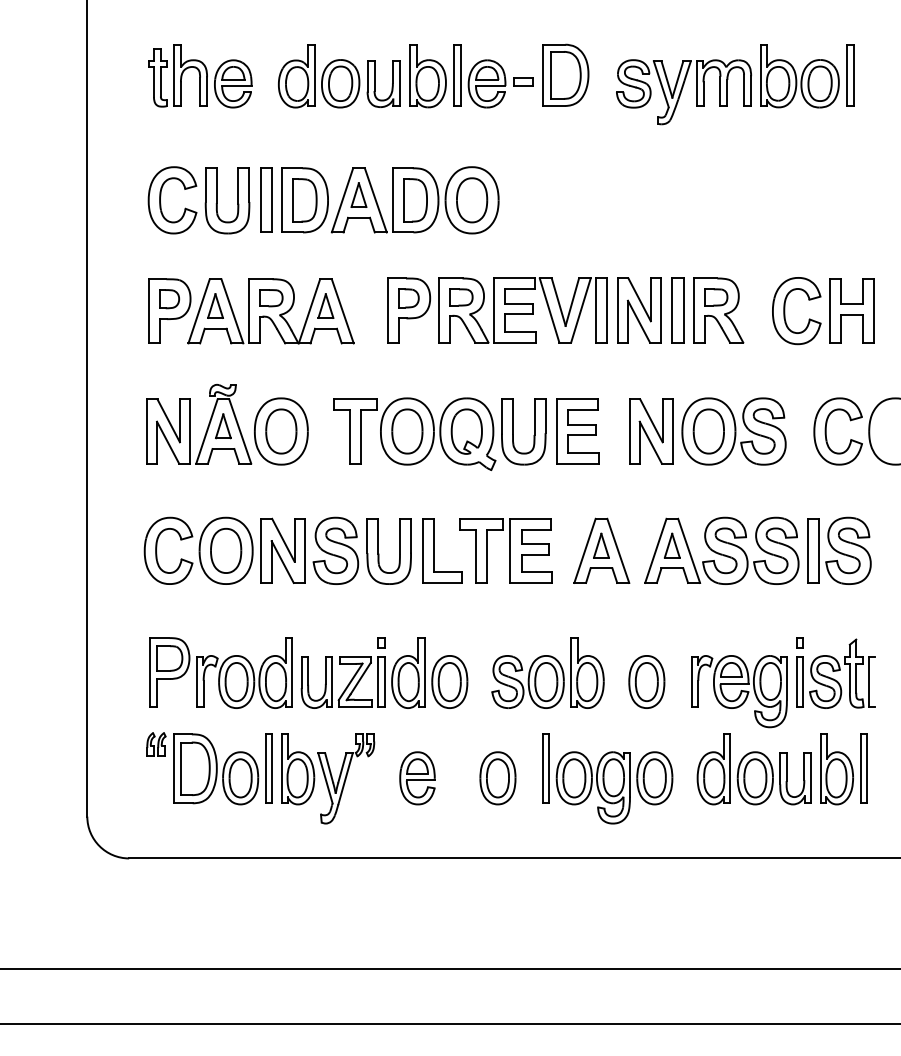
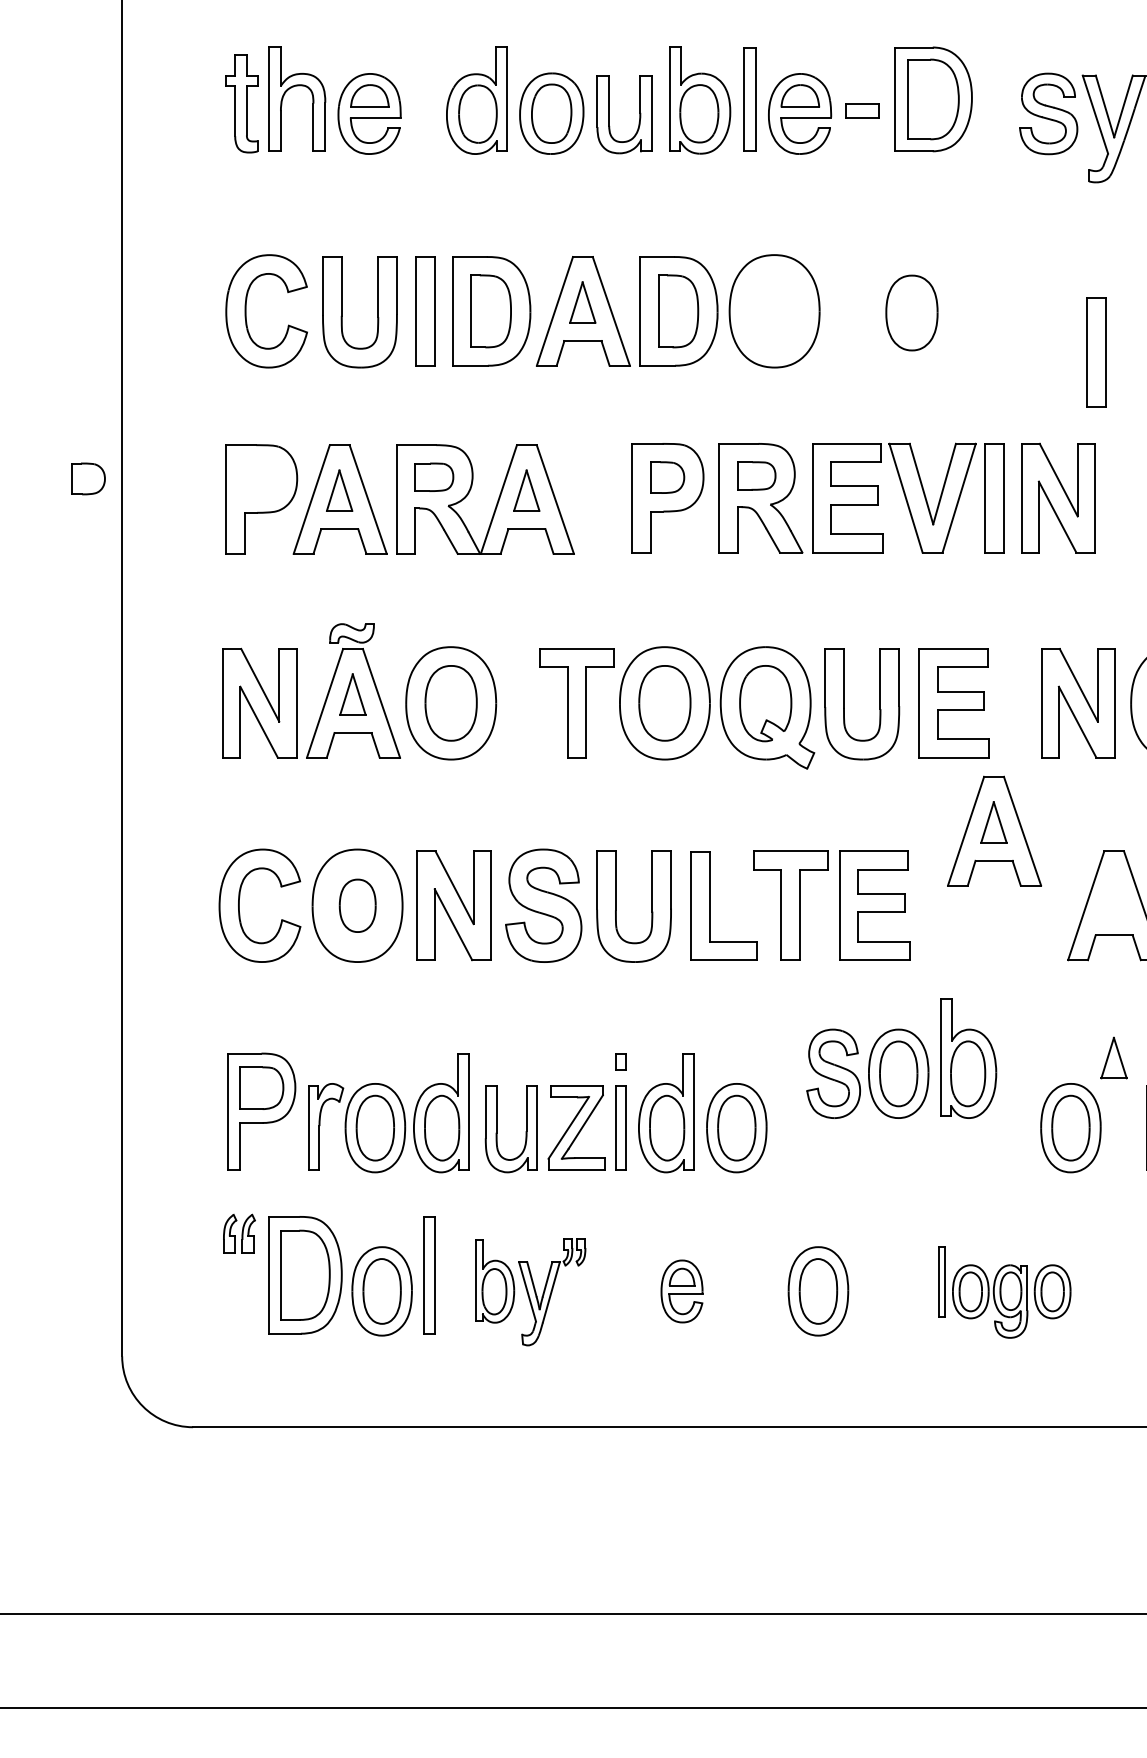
part: (472, 200) -> (912, 313), moved
part: (169, 299) -> (88, 479), moved
part: (677, 310) -> (1095, 352), moved
part: (672, 545) -> (1114, 1057), moved
part: (226, 550) -> (358, 905), size x0.7
part: (601, 550) -> (994, 830), moved
part: (547, 672) -> (900, 1057), moved
part: (328, 778) -> (531, 1291), size x0.7
part: (417, 778) -> (682, 1291), size x0.7
part: (607, 778) -> (1004, 1291), size x0.6

